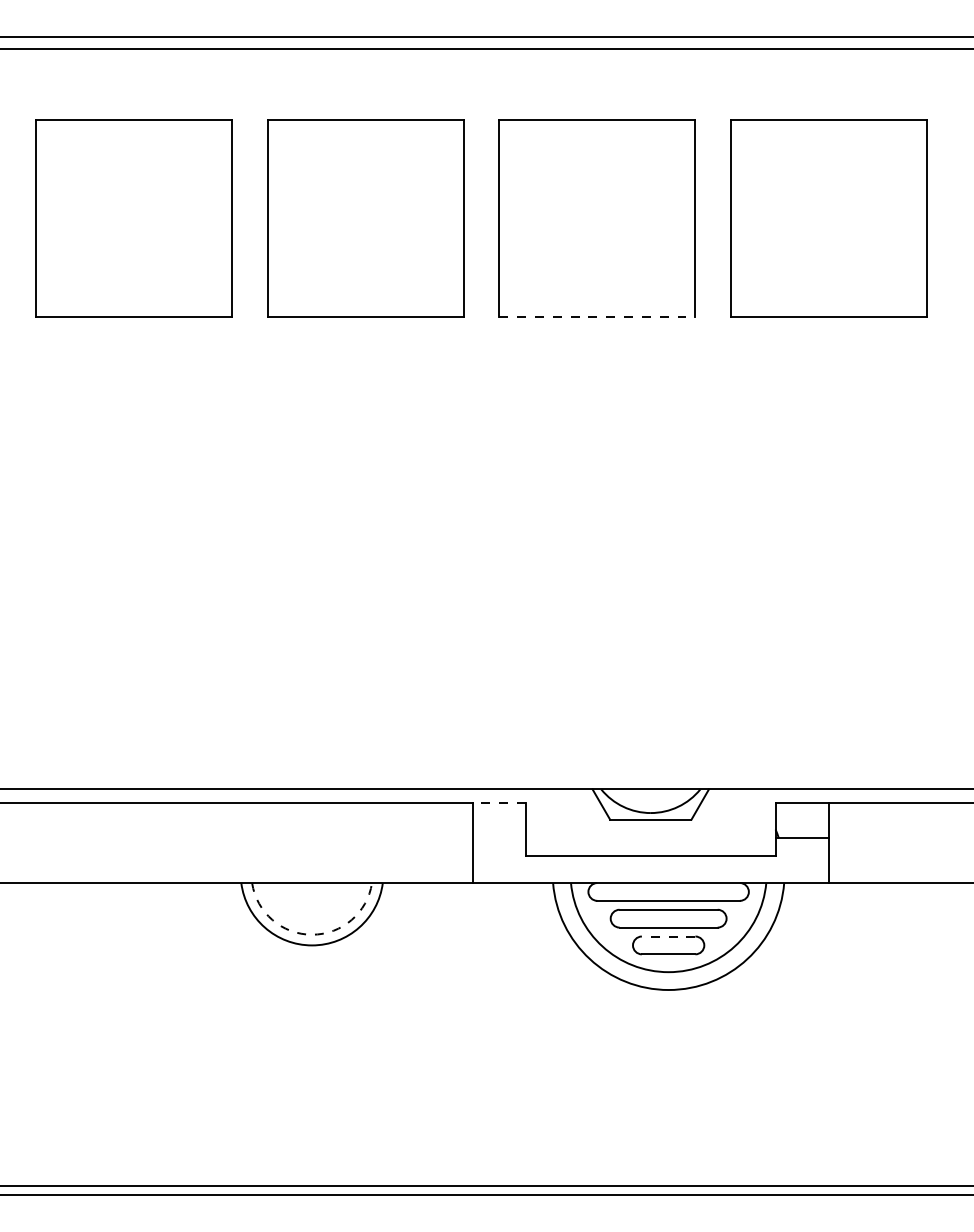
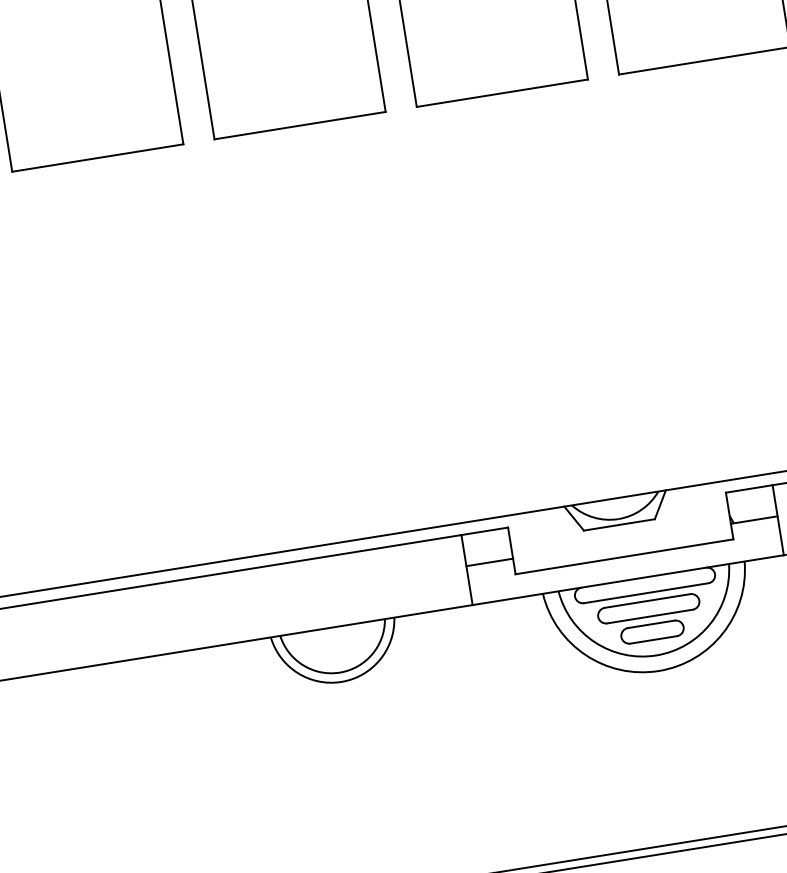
line: (597, 316) -> (502, 93), dashed -> solid
line: (499, 802) -> (484, 531), dashed -> solid
line: (499, 838) -> (489, 562), added
arc: (312, 934) -> (340, 672), dashed -> solid
line: (668, 936) -> (651, 624), dashed -> solid

